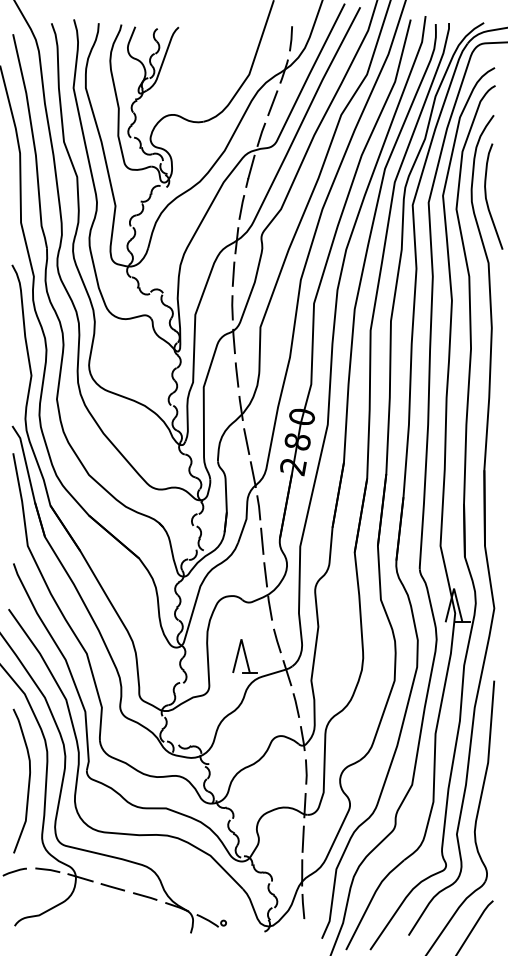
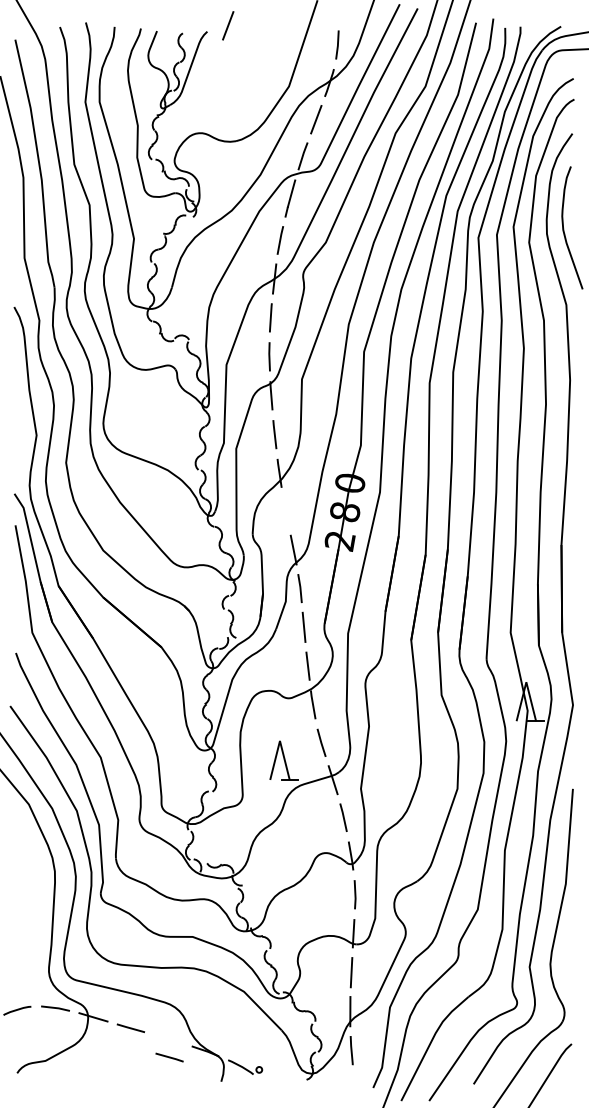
line: (196, 22) -> (227, 26), added
line: (246, 441) -> (285, 511), removed
curve: (28, 780) -> (33, 904), removed
line: (145, 896) -> (169, 1057), moved

